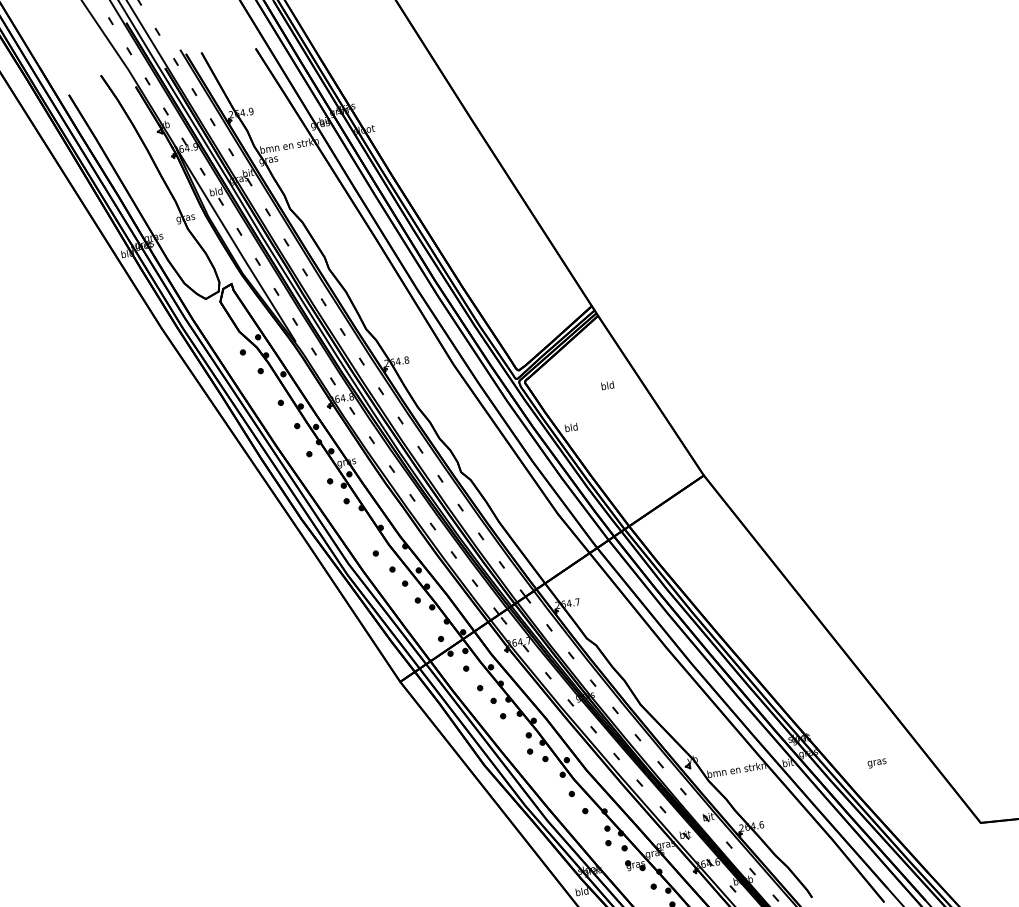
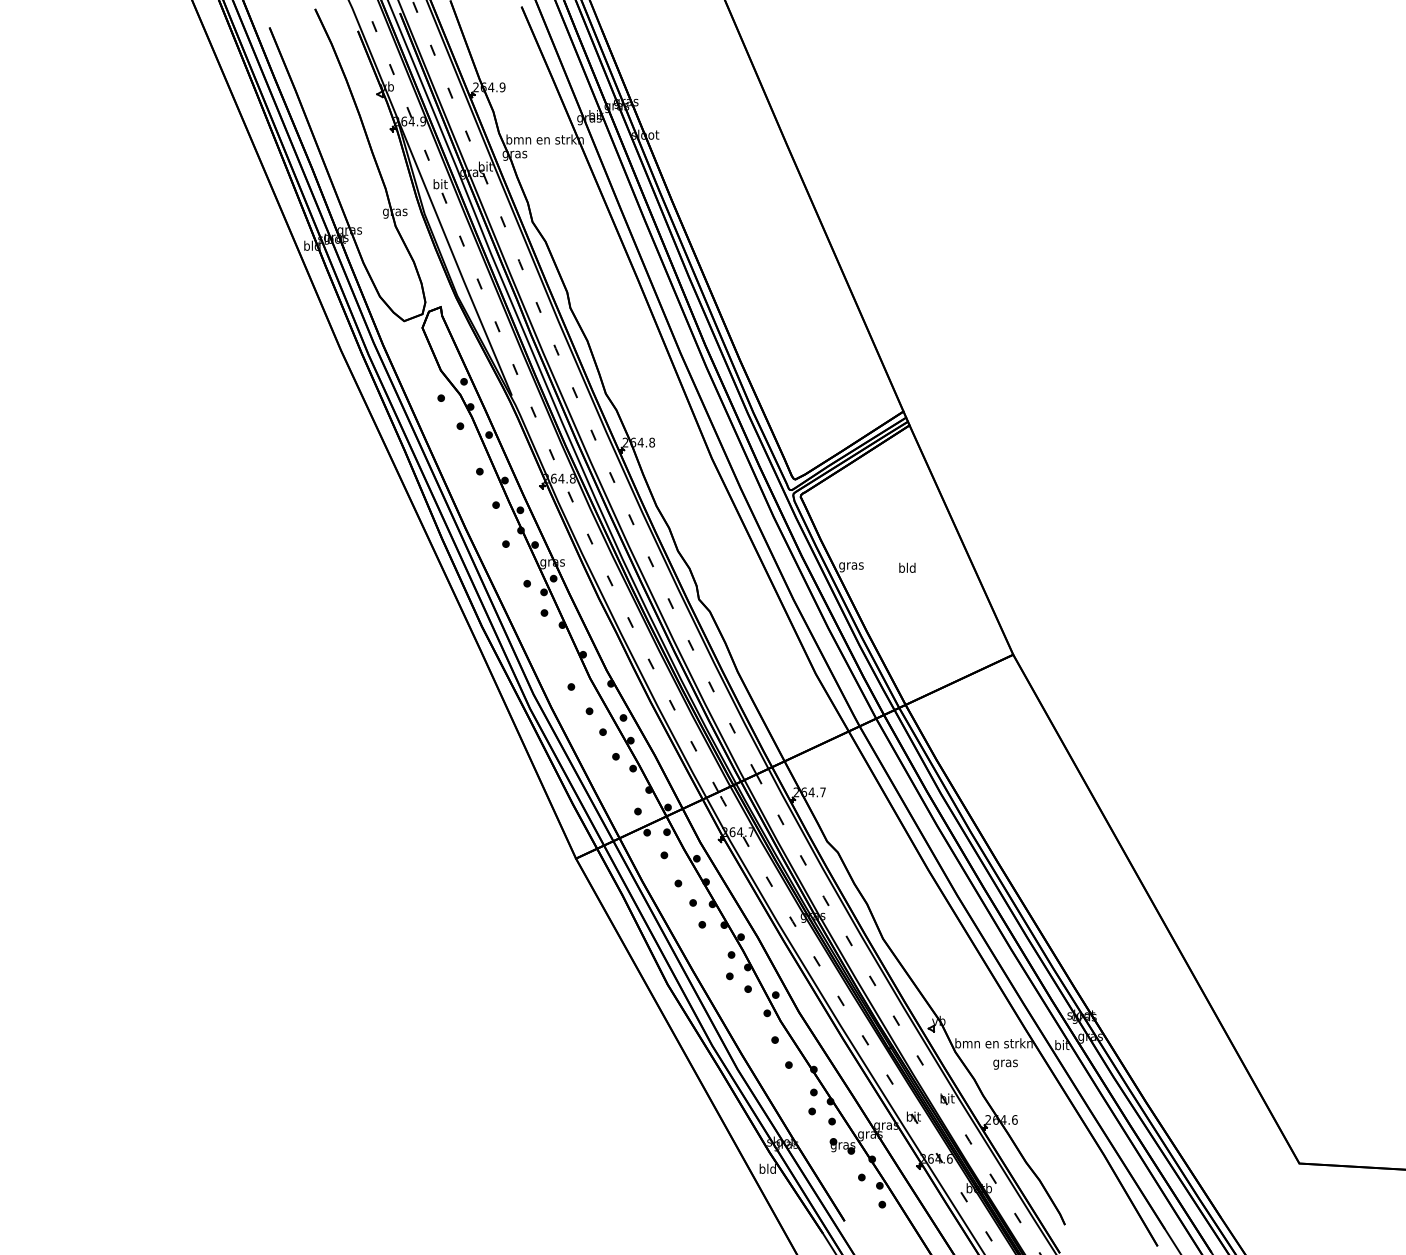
text: (216, 191) -> (440, 184), bld -> bit
text: (607, 385) -> (907, 567), moved
text: (571, 428) -> (851, 565), bld -> gras
text: (877, 763) -> (1005, 1064), moved

